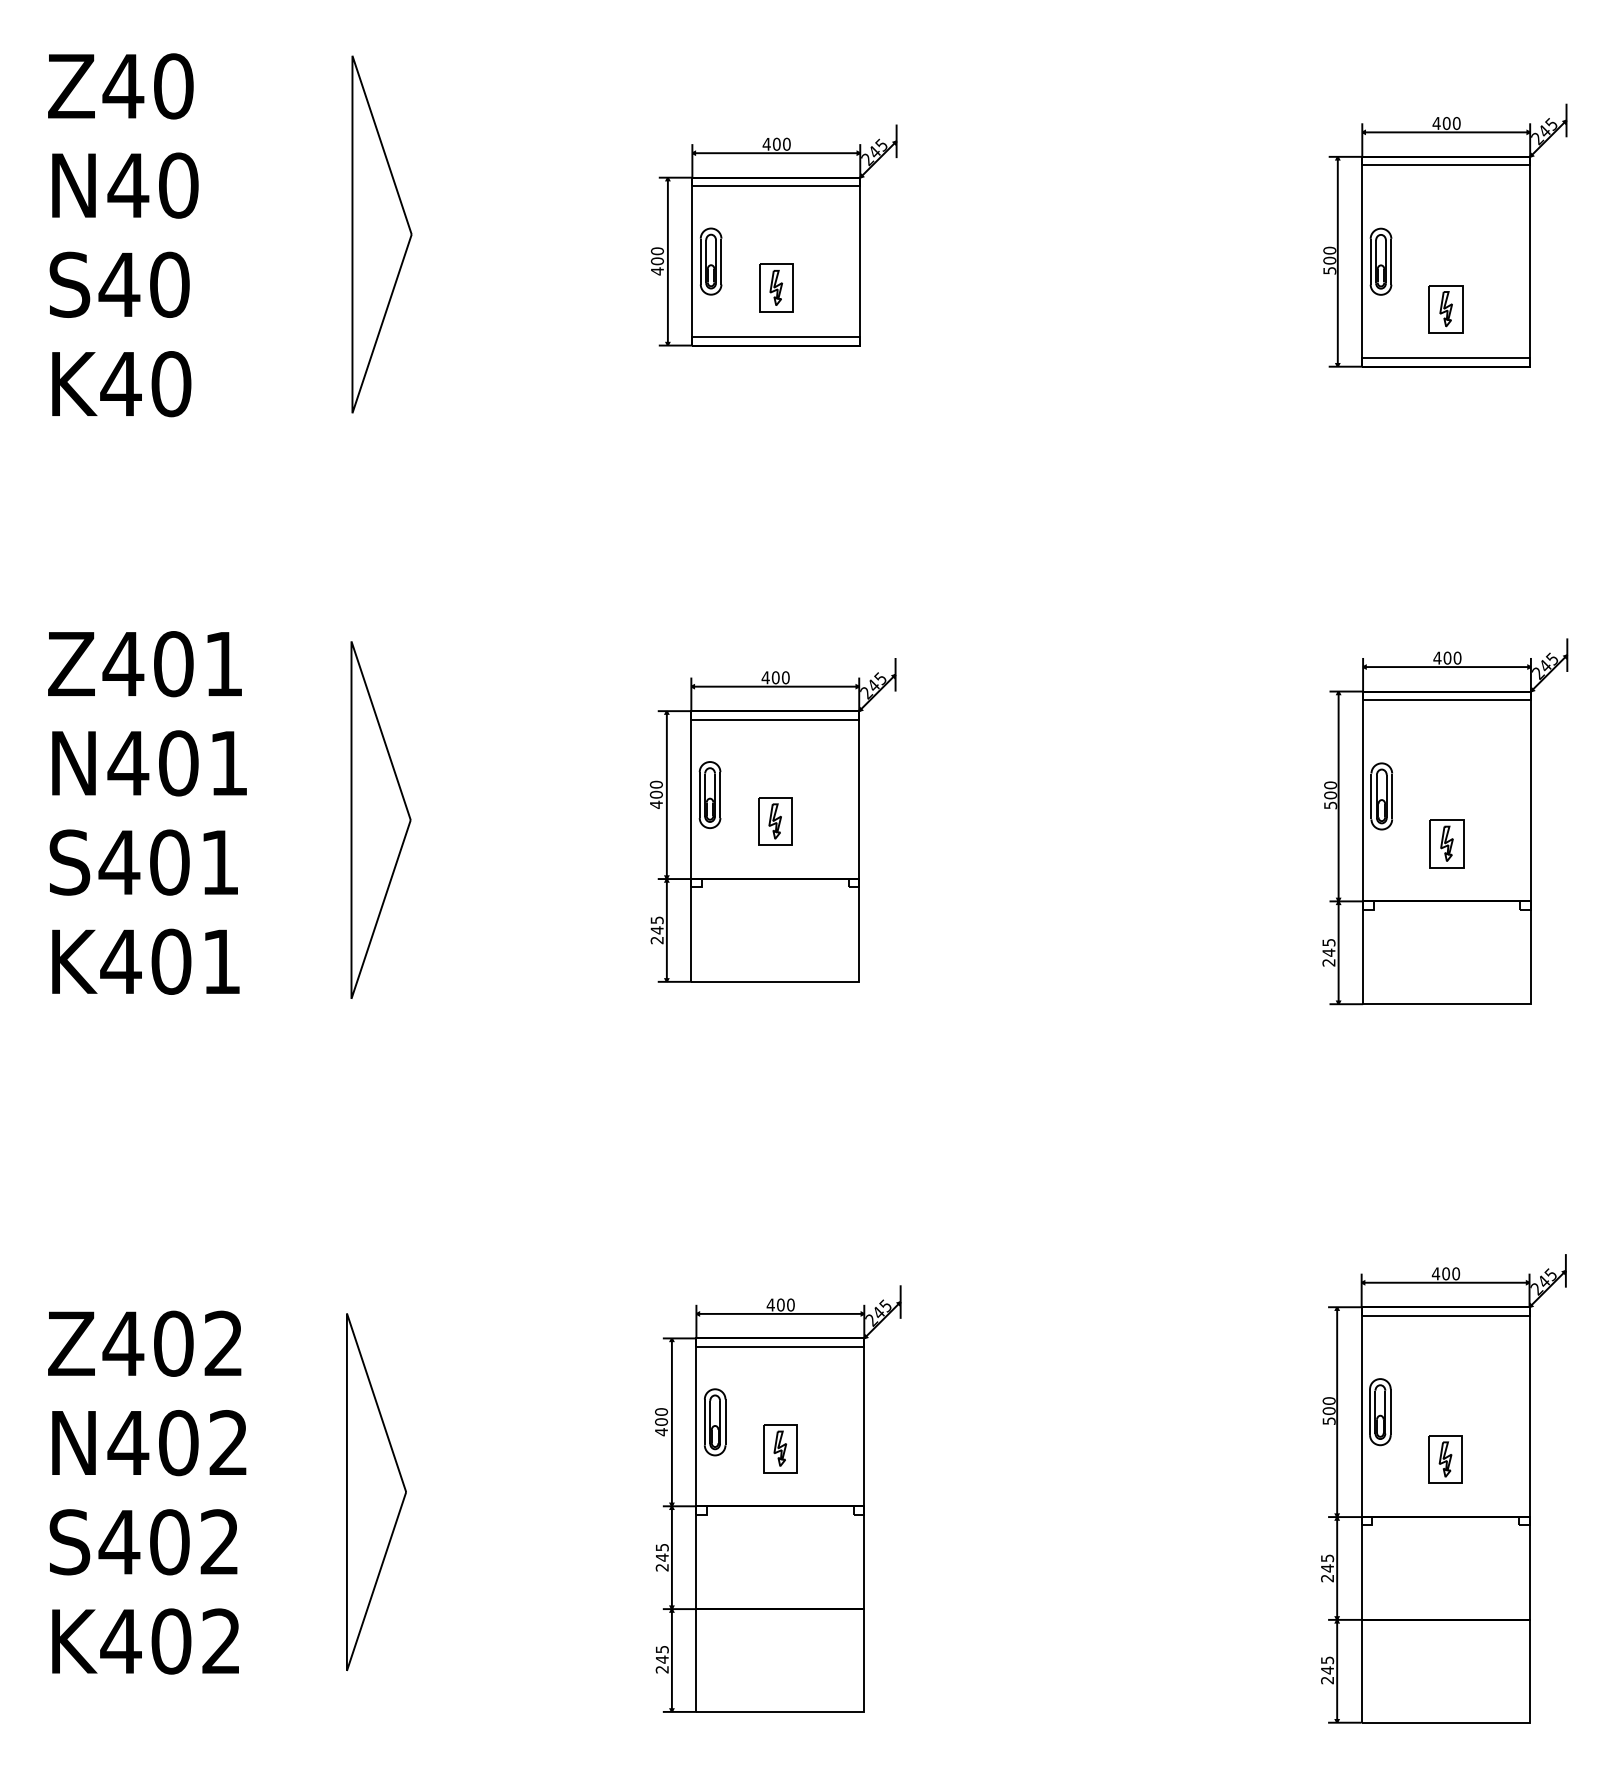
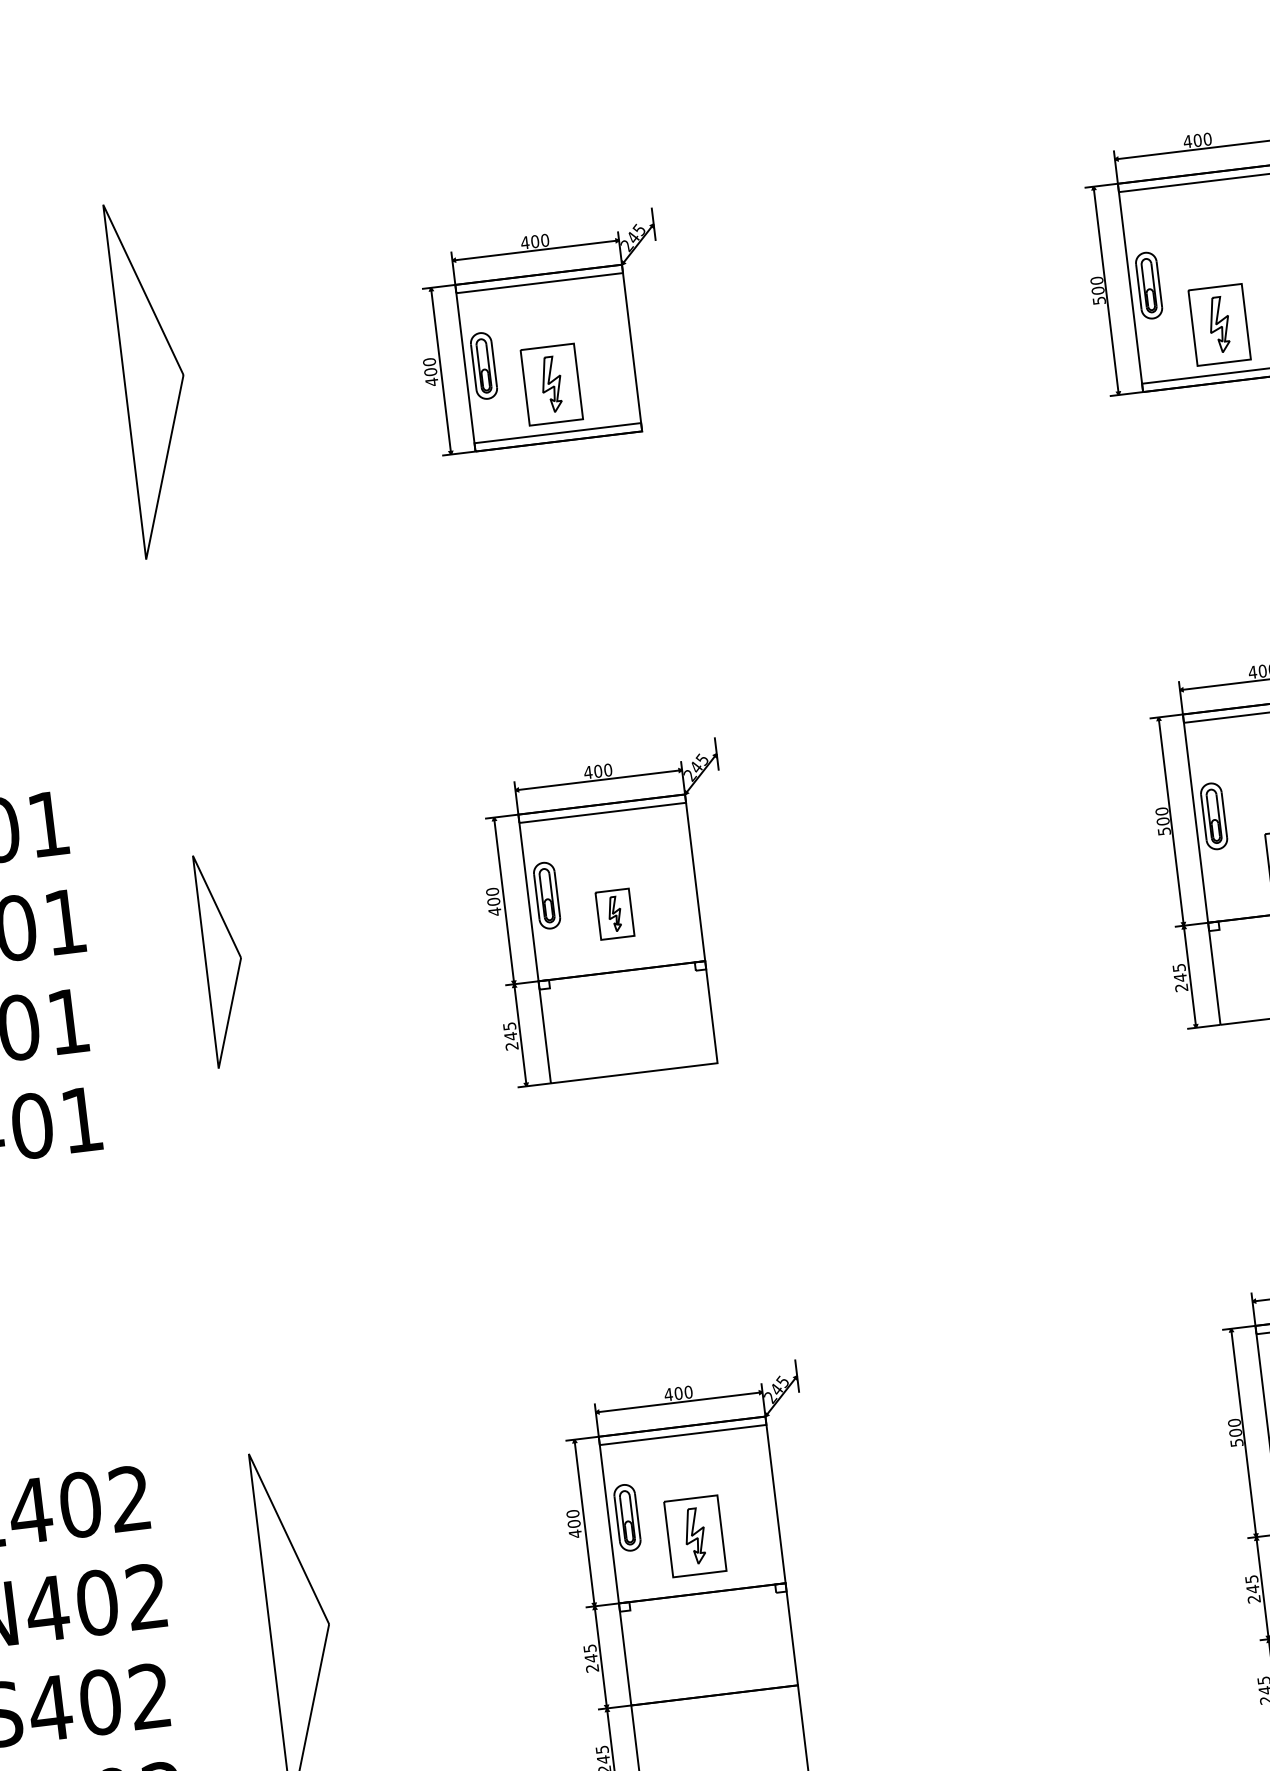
part: (776, 287) -> (552, 383), size x1.6
part: (1445, 309) -> (1218, 325), size x1.6
part: (380, 819) -> (222, 959), size x0.6
part: (780, 1448) -> (695, 1535), size x1.6

